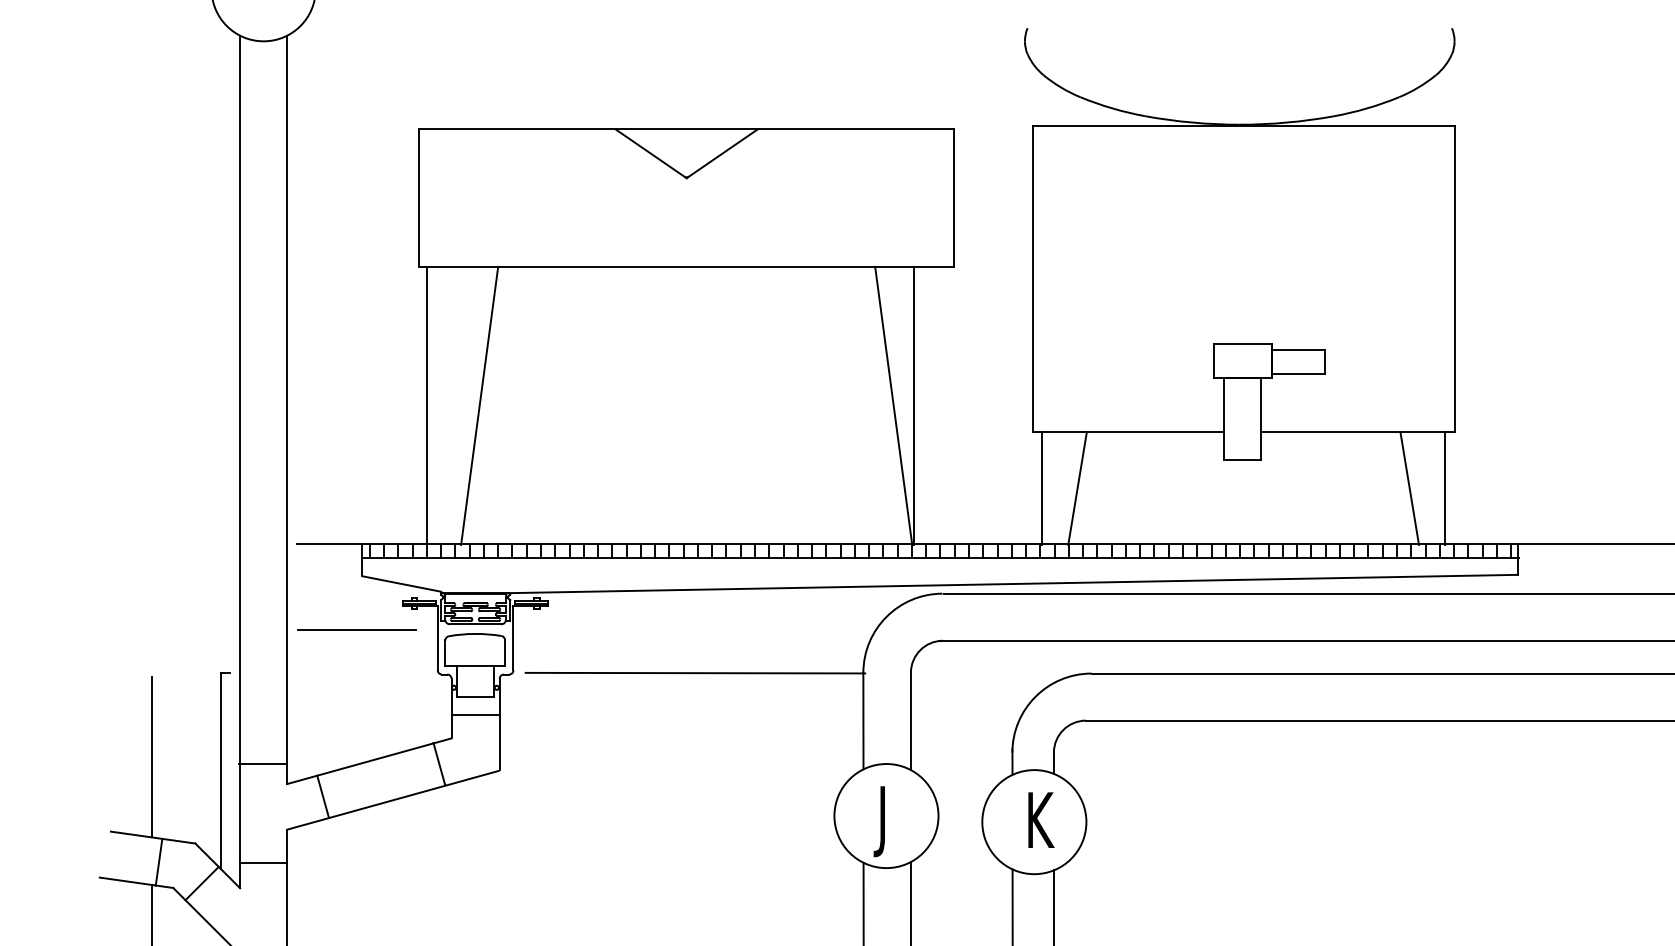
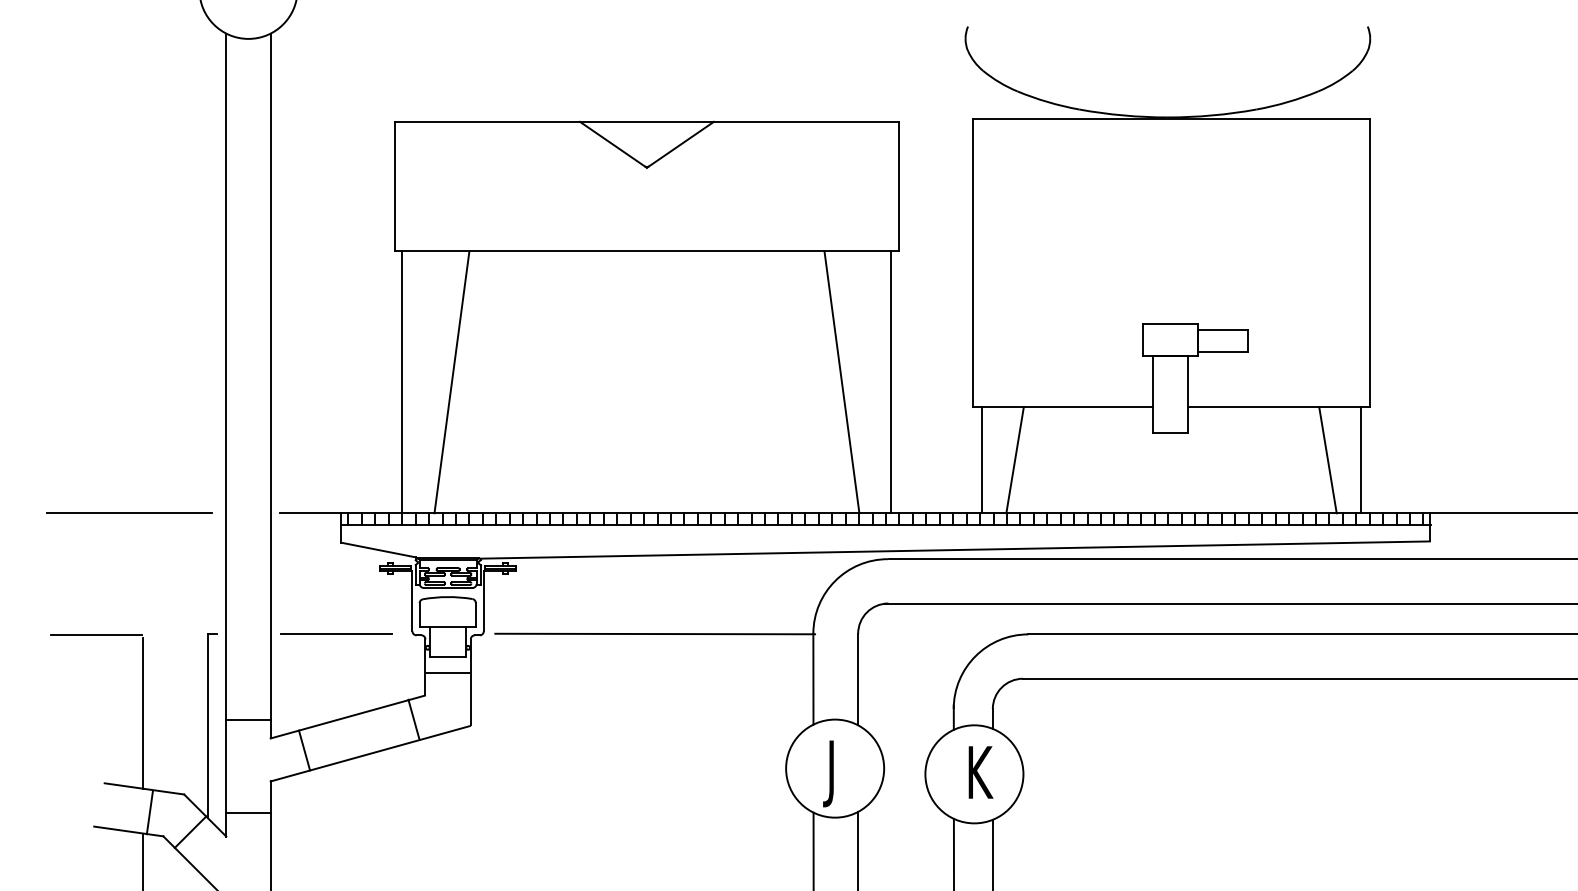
line: (914, 406) -> (891, 382), moved
line: (137, 544) -> (129, 512), added
line: (357, 630) -> (336, 633), moved
line: (101, 673) -> (95, 634), added

